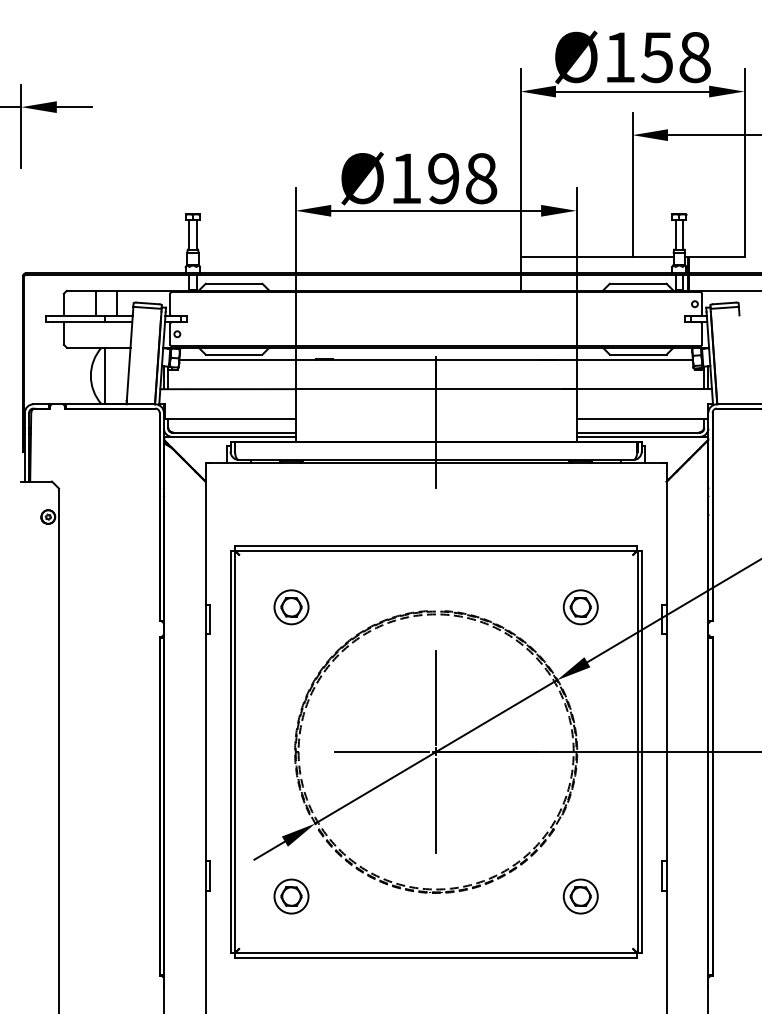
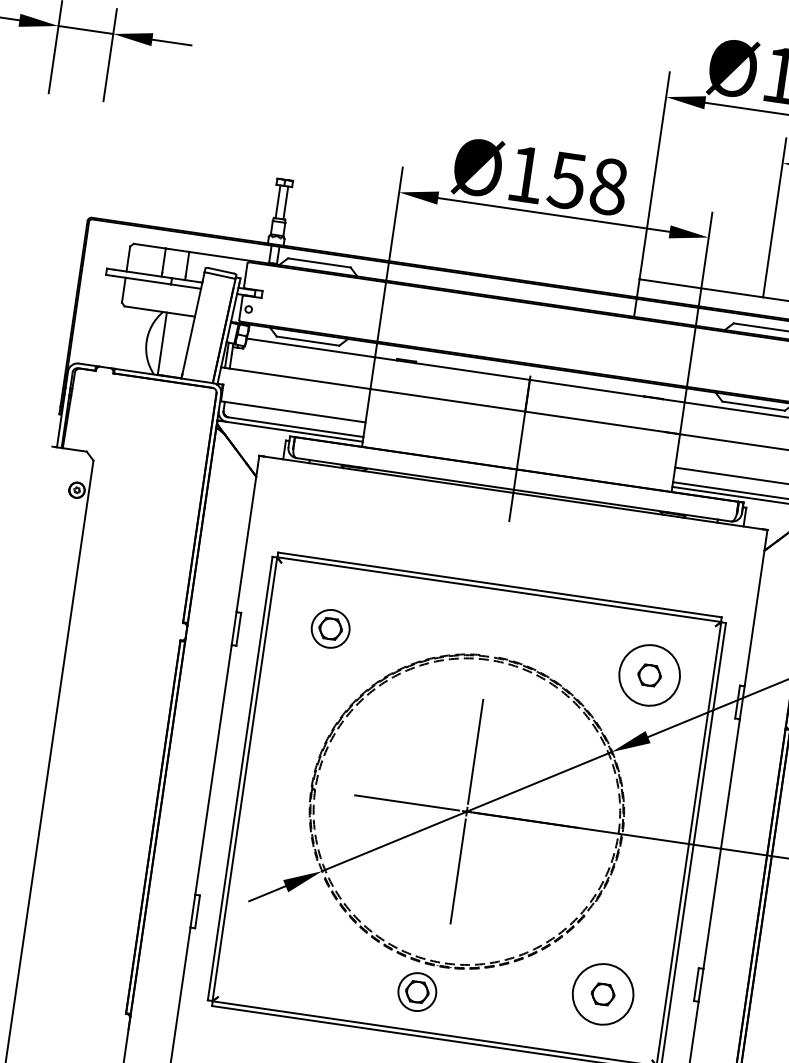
text: (443, 178) -> (567, 180), Ø198 -> Ø158
circle: (580, 607) -> (649, 675), size x1.6
part: (291, 896) -> (417, 991), moved
circle: (580, 896) -> (602, 994), size x1.6

